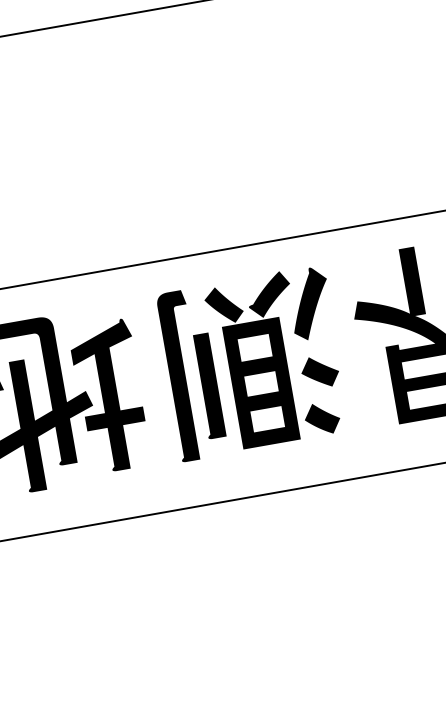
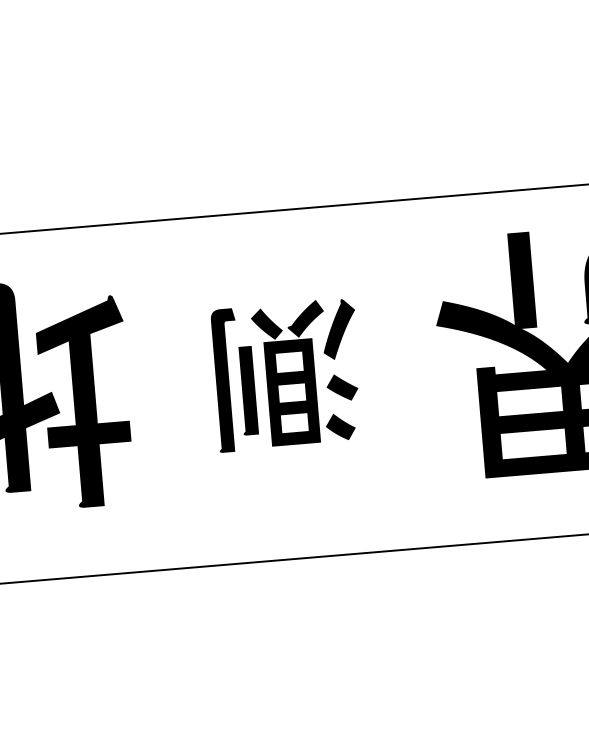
part: (248, 364) -> (282, 375), size x0.6

